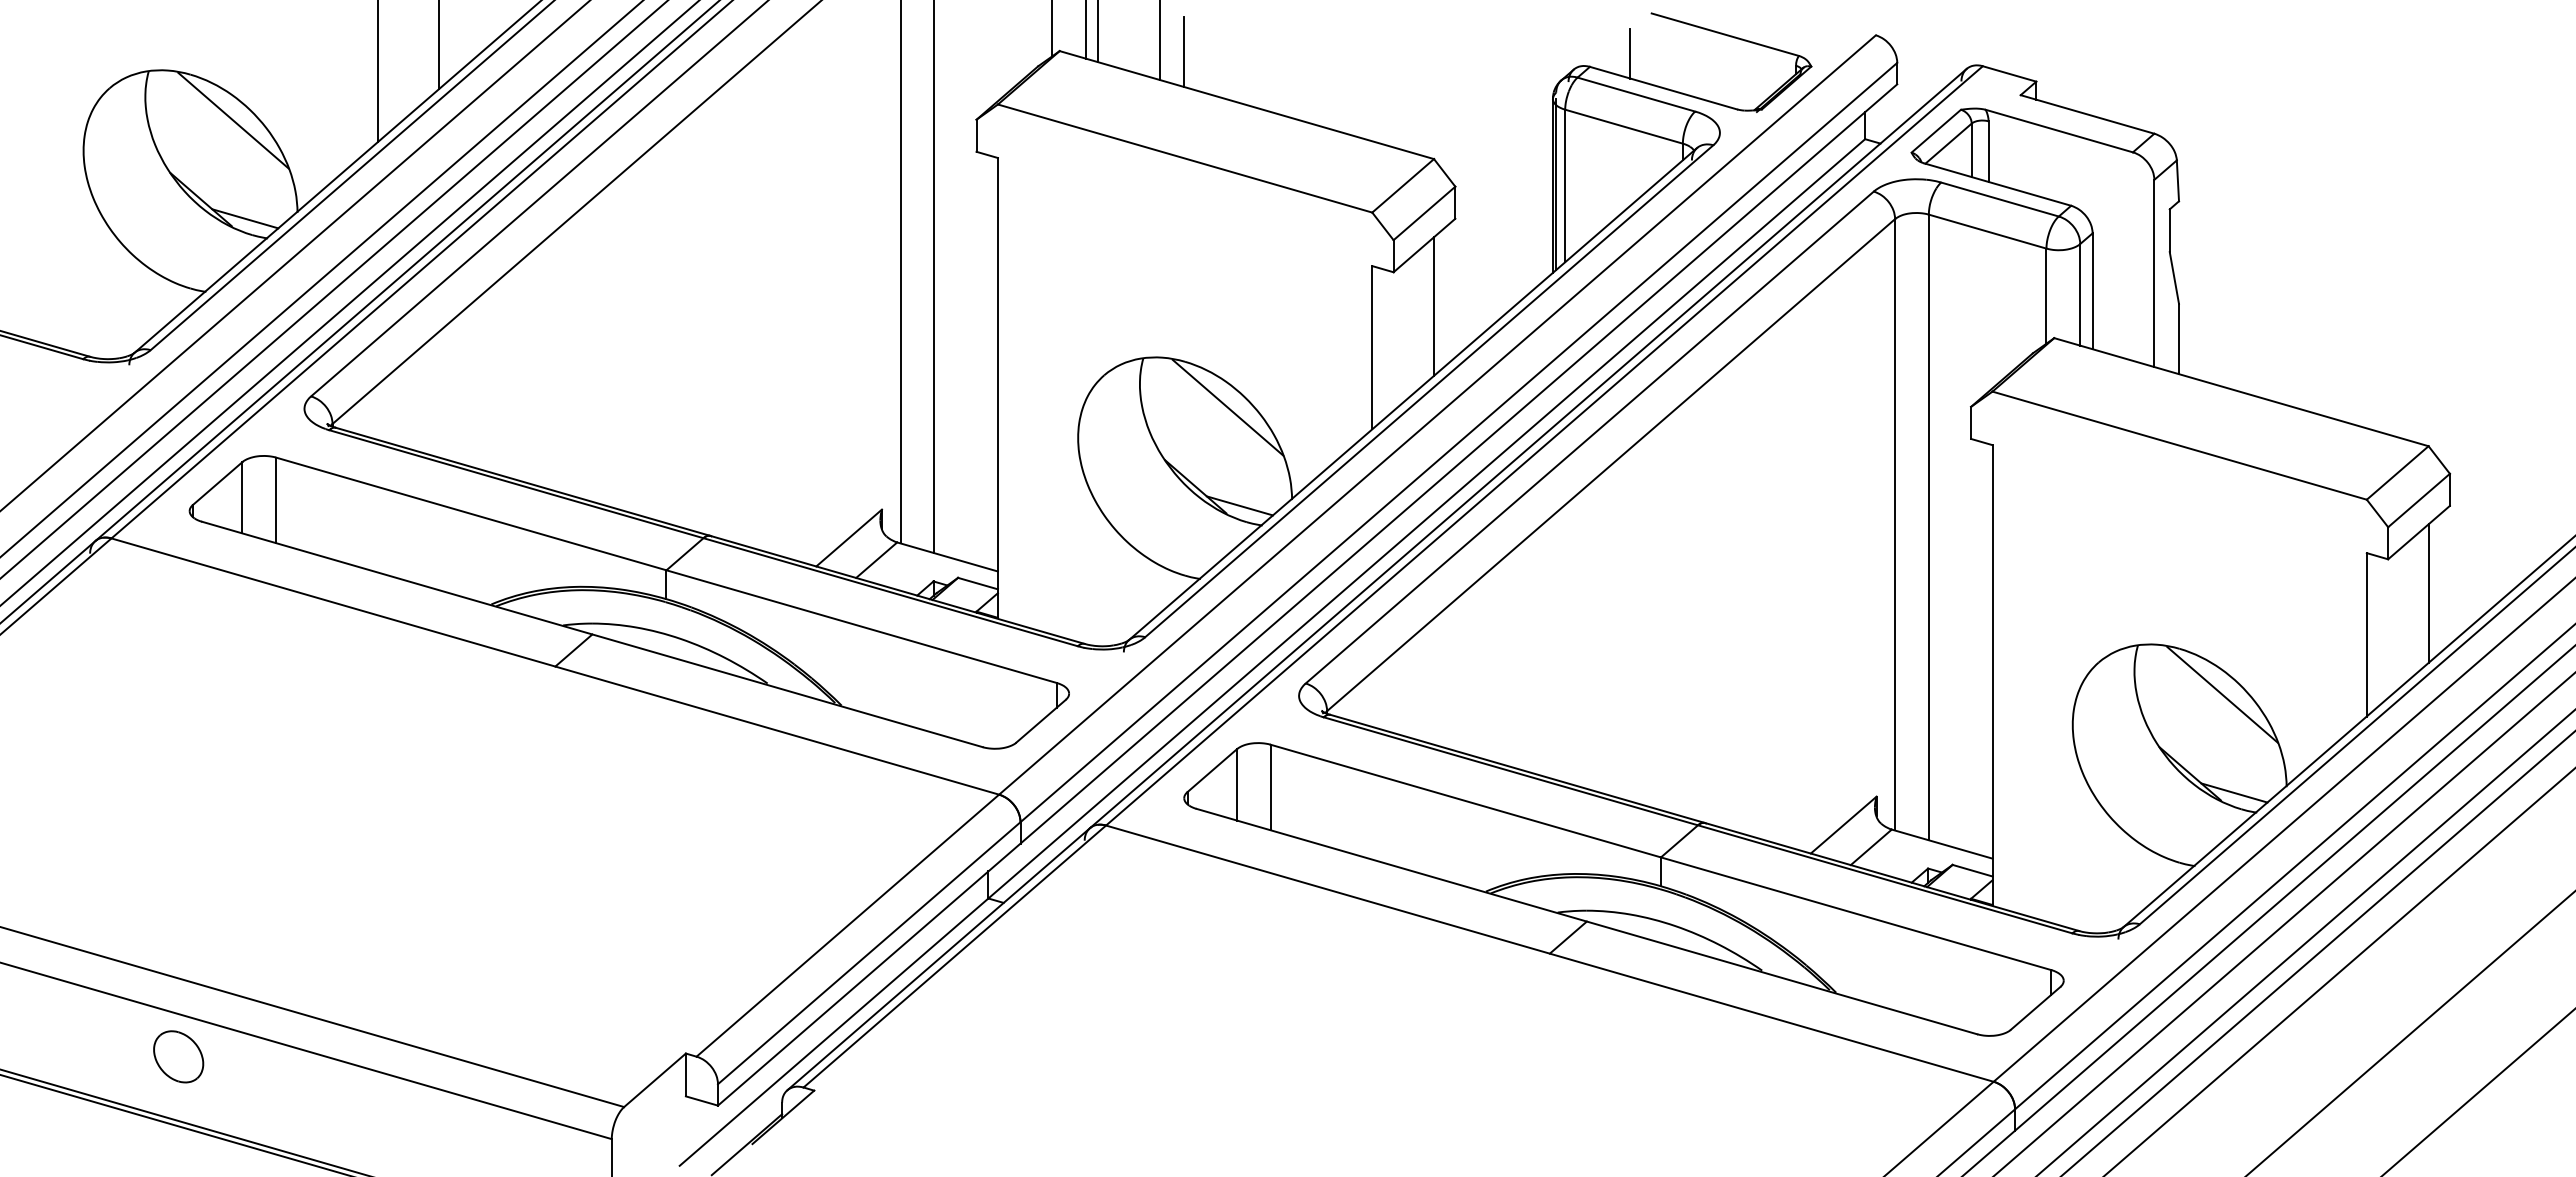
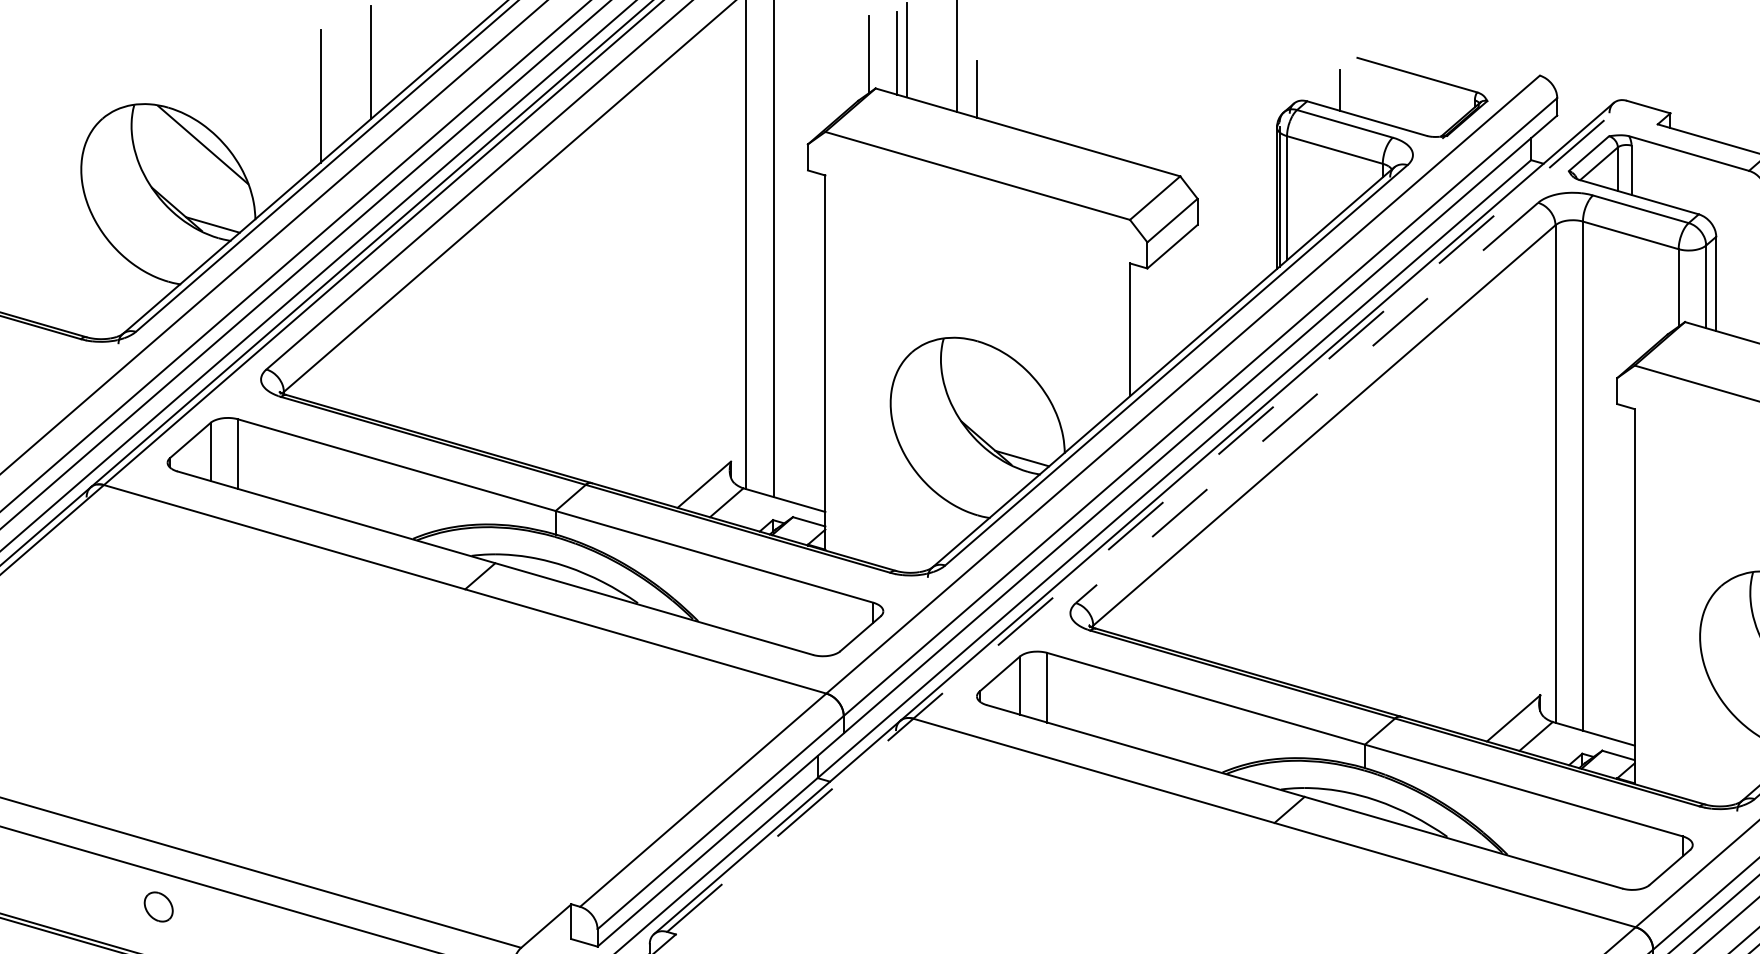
line: (1434, 306) -> (1180, 296), removed
line: (1227, 407) -> (1012, 378), removed
line: (1589, 437) -> (1306, 402), solid -> dashed
line: (1393, 576) -> (1147, 516), solid -> dashed
part: (178, 1056) -> (158, 906), size x0.7

